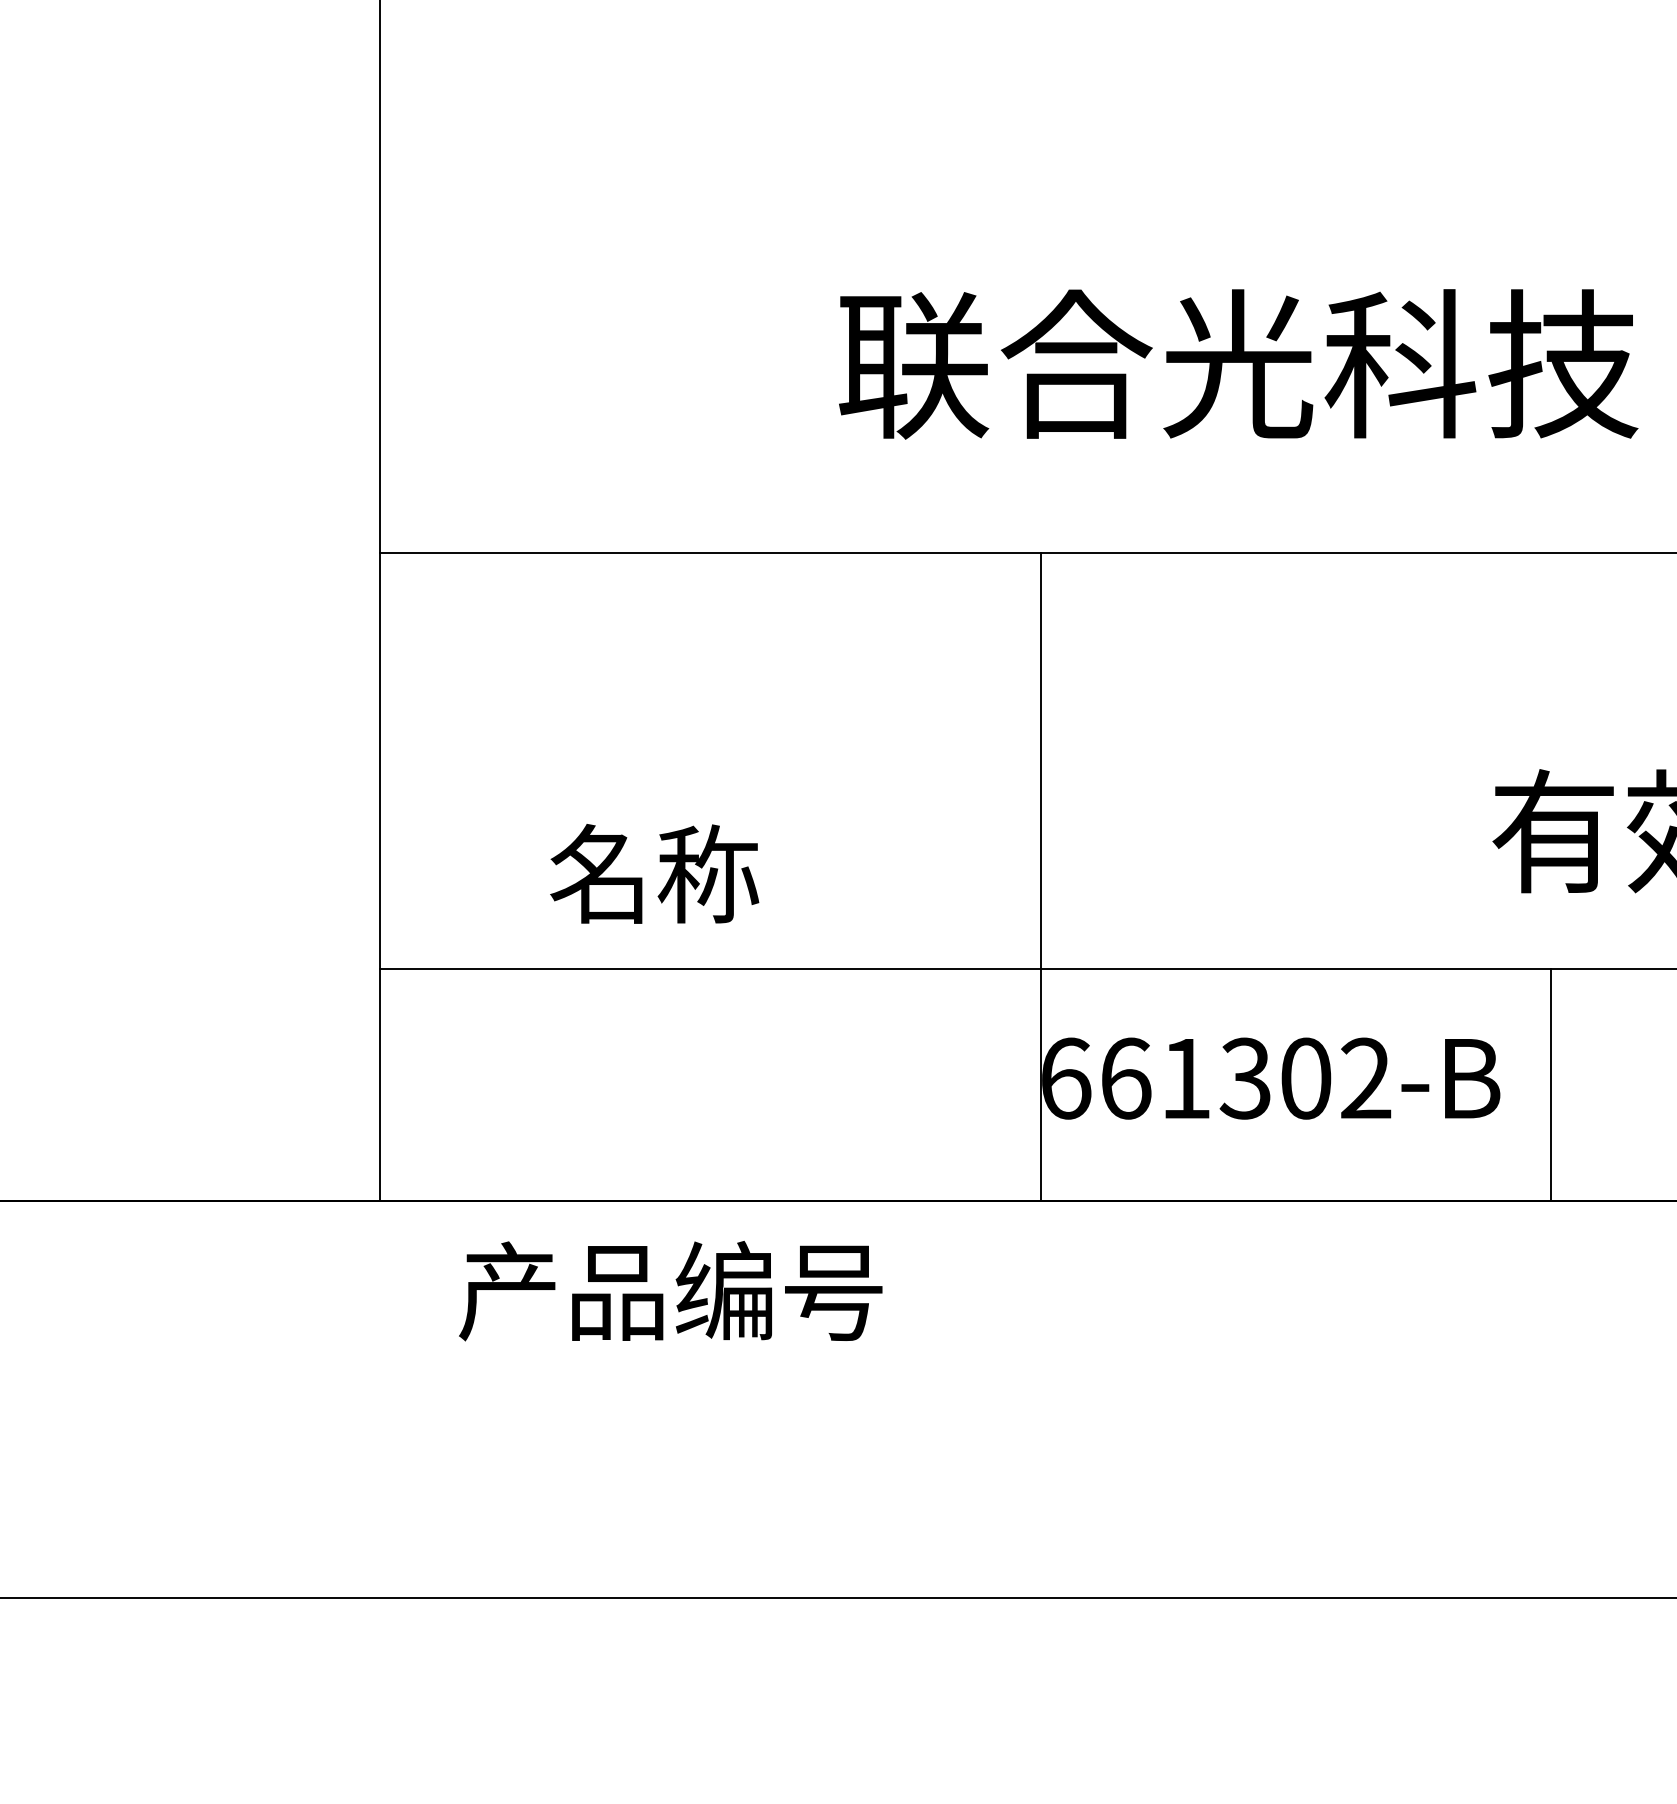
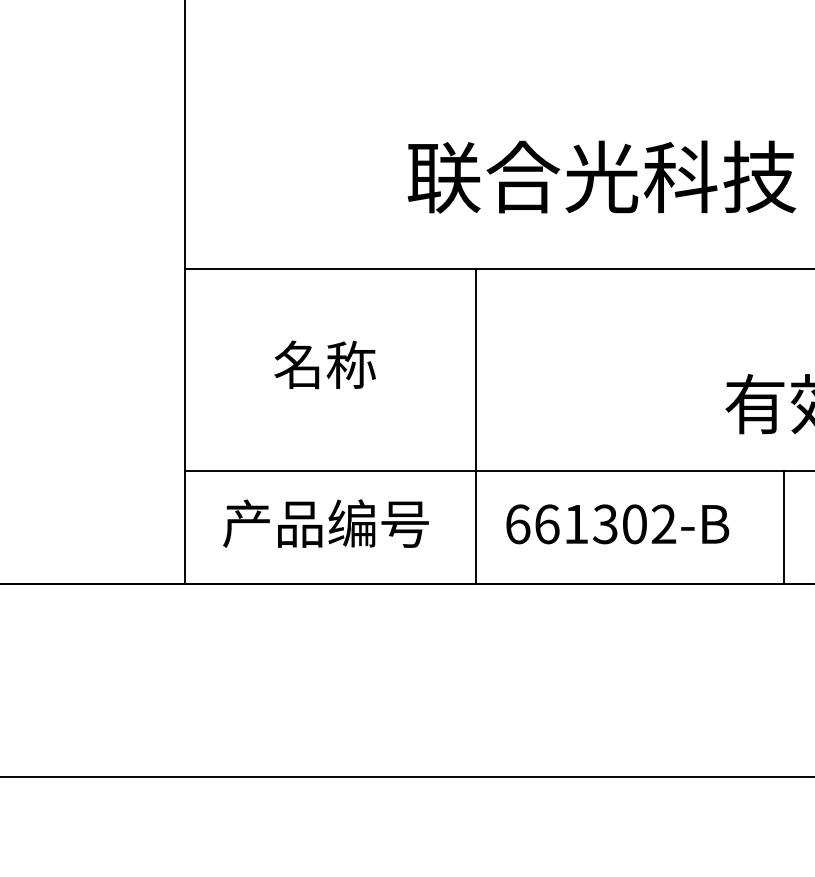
text: (653, 873) -> (324, 364), moved
line: (1042, 875) -> (476, 425), moved
line: (1550, 1085) -> (783, 527), moved
text: (669, 1290) -> (325, 523), moved

